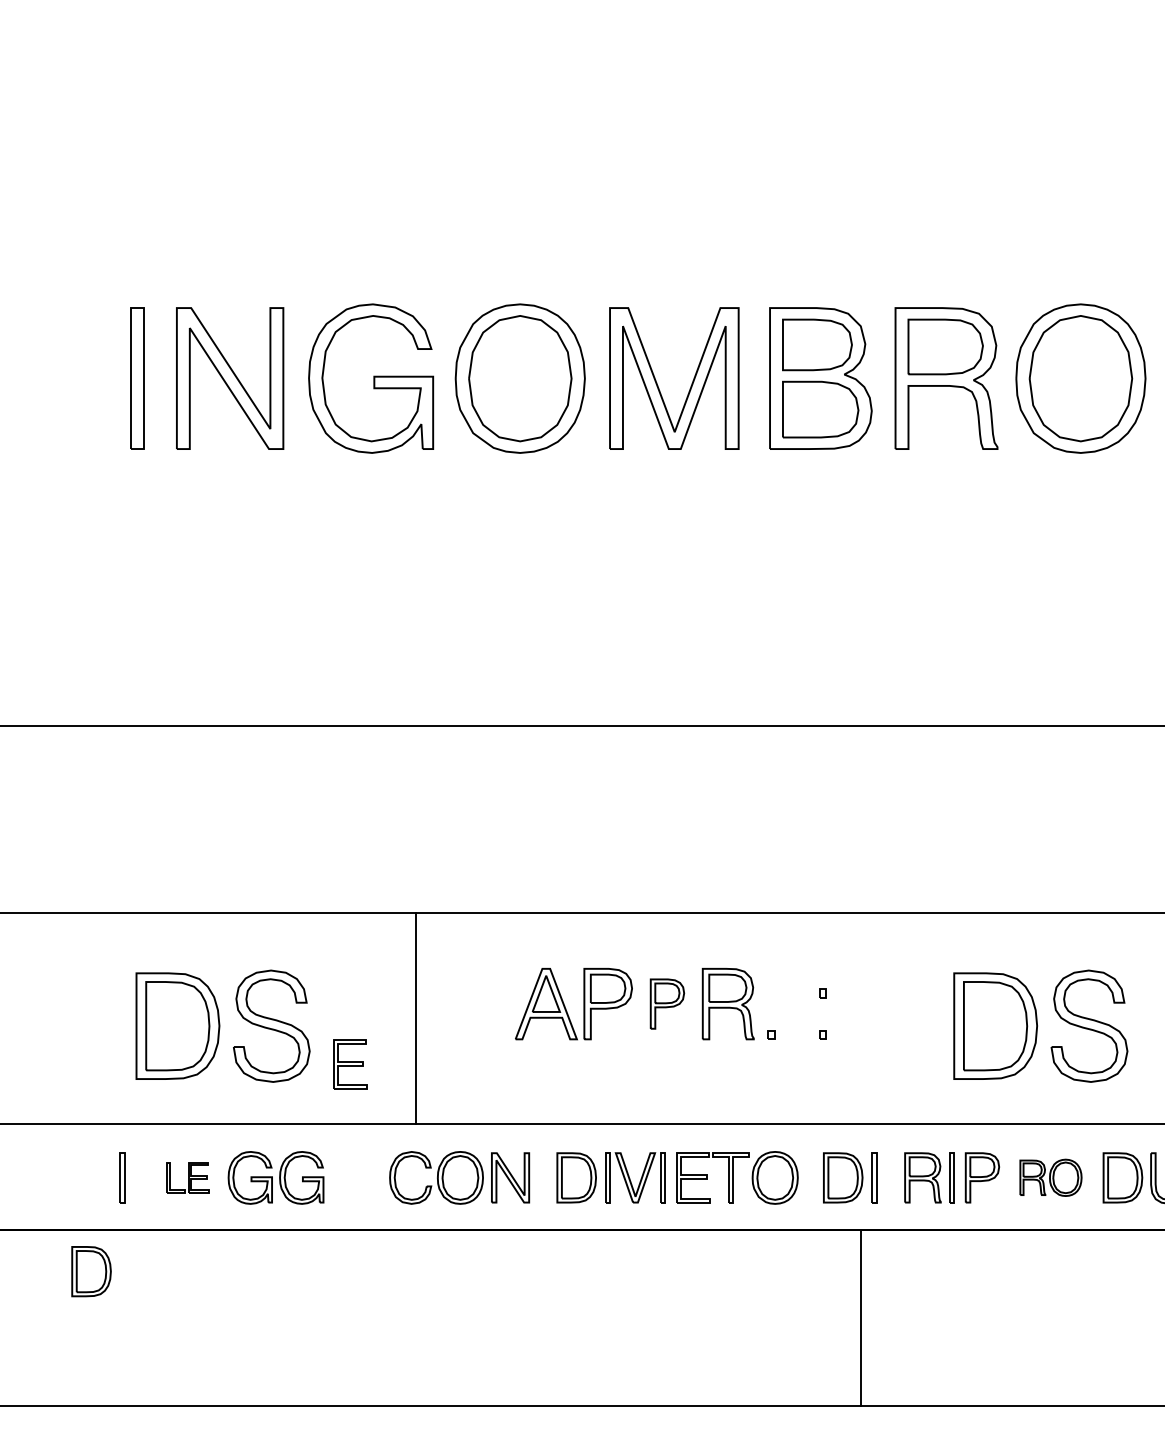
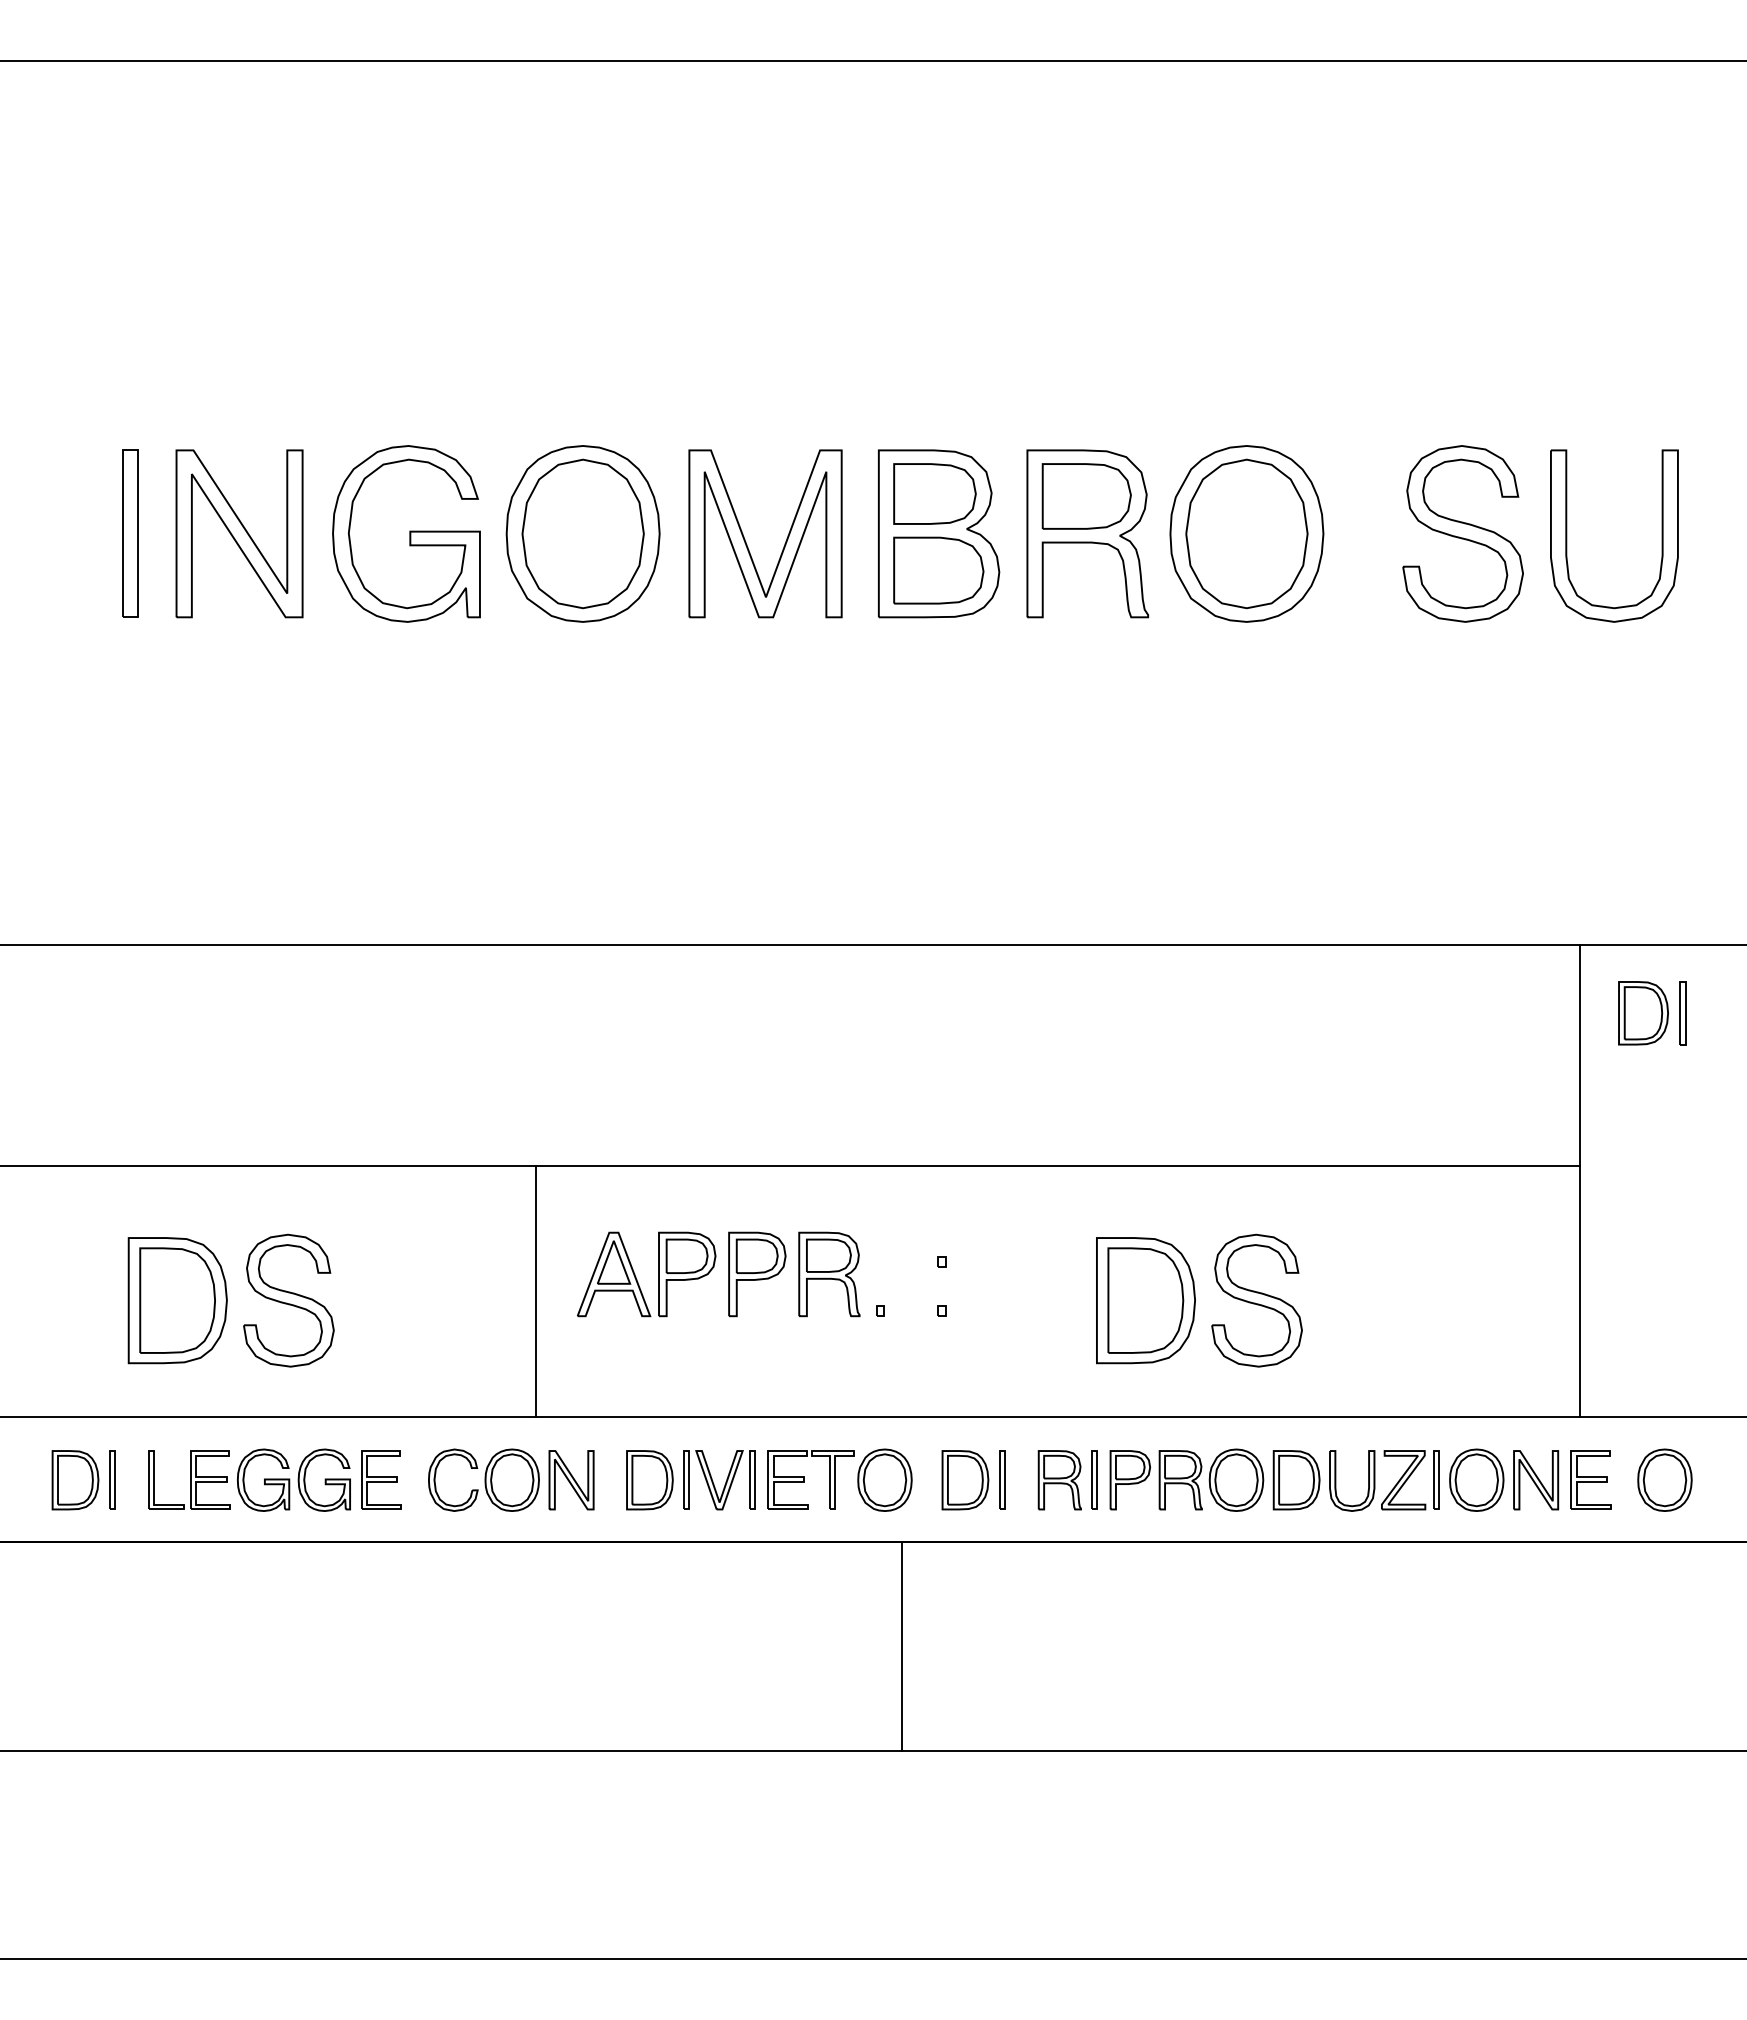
part: (667, 1004) -> (757, 1274), size x1.43
line: (415, 1018) -> (536, 1291), moved
part: (349, 1064) -> (381, 1479), moved
part: (187, 1177) -> (189, 1479), size x1.67
part: (1051, 1177) -> (1211, 1479), size x1.43
part: (91, 1271) -> (75, 1480), moved
line: (860, 1318) -> (901, 1646), moved

